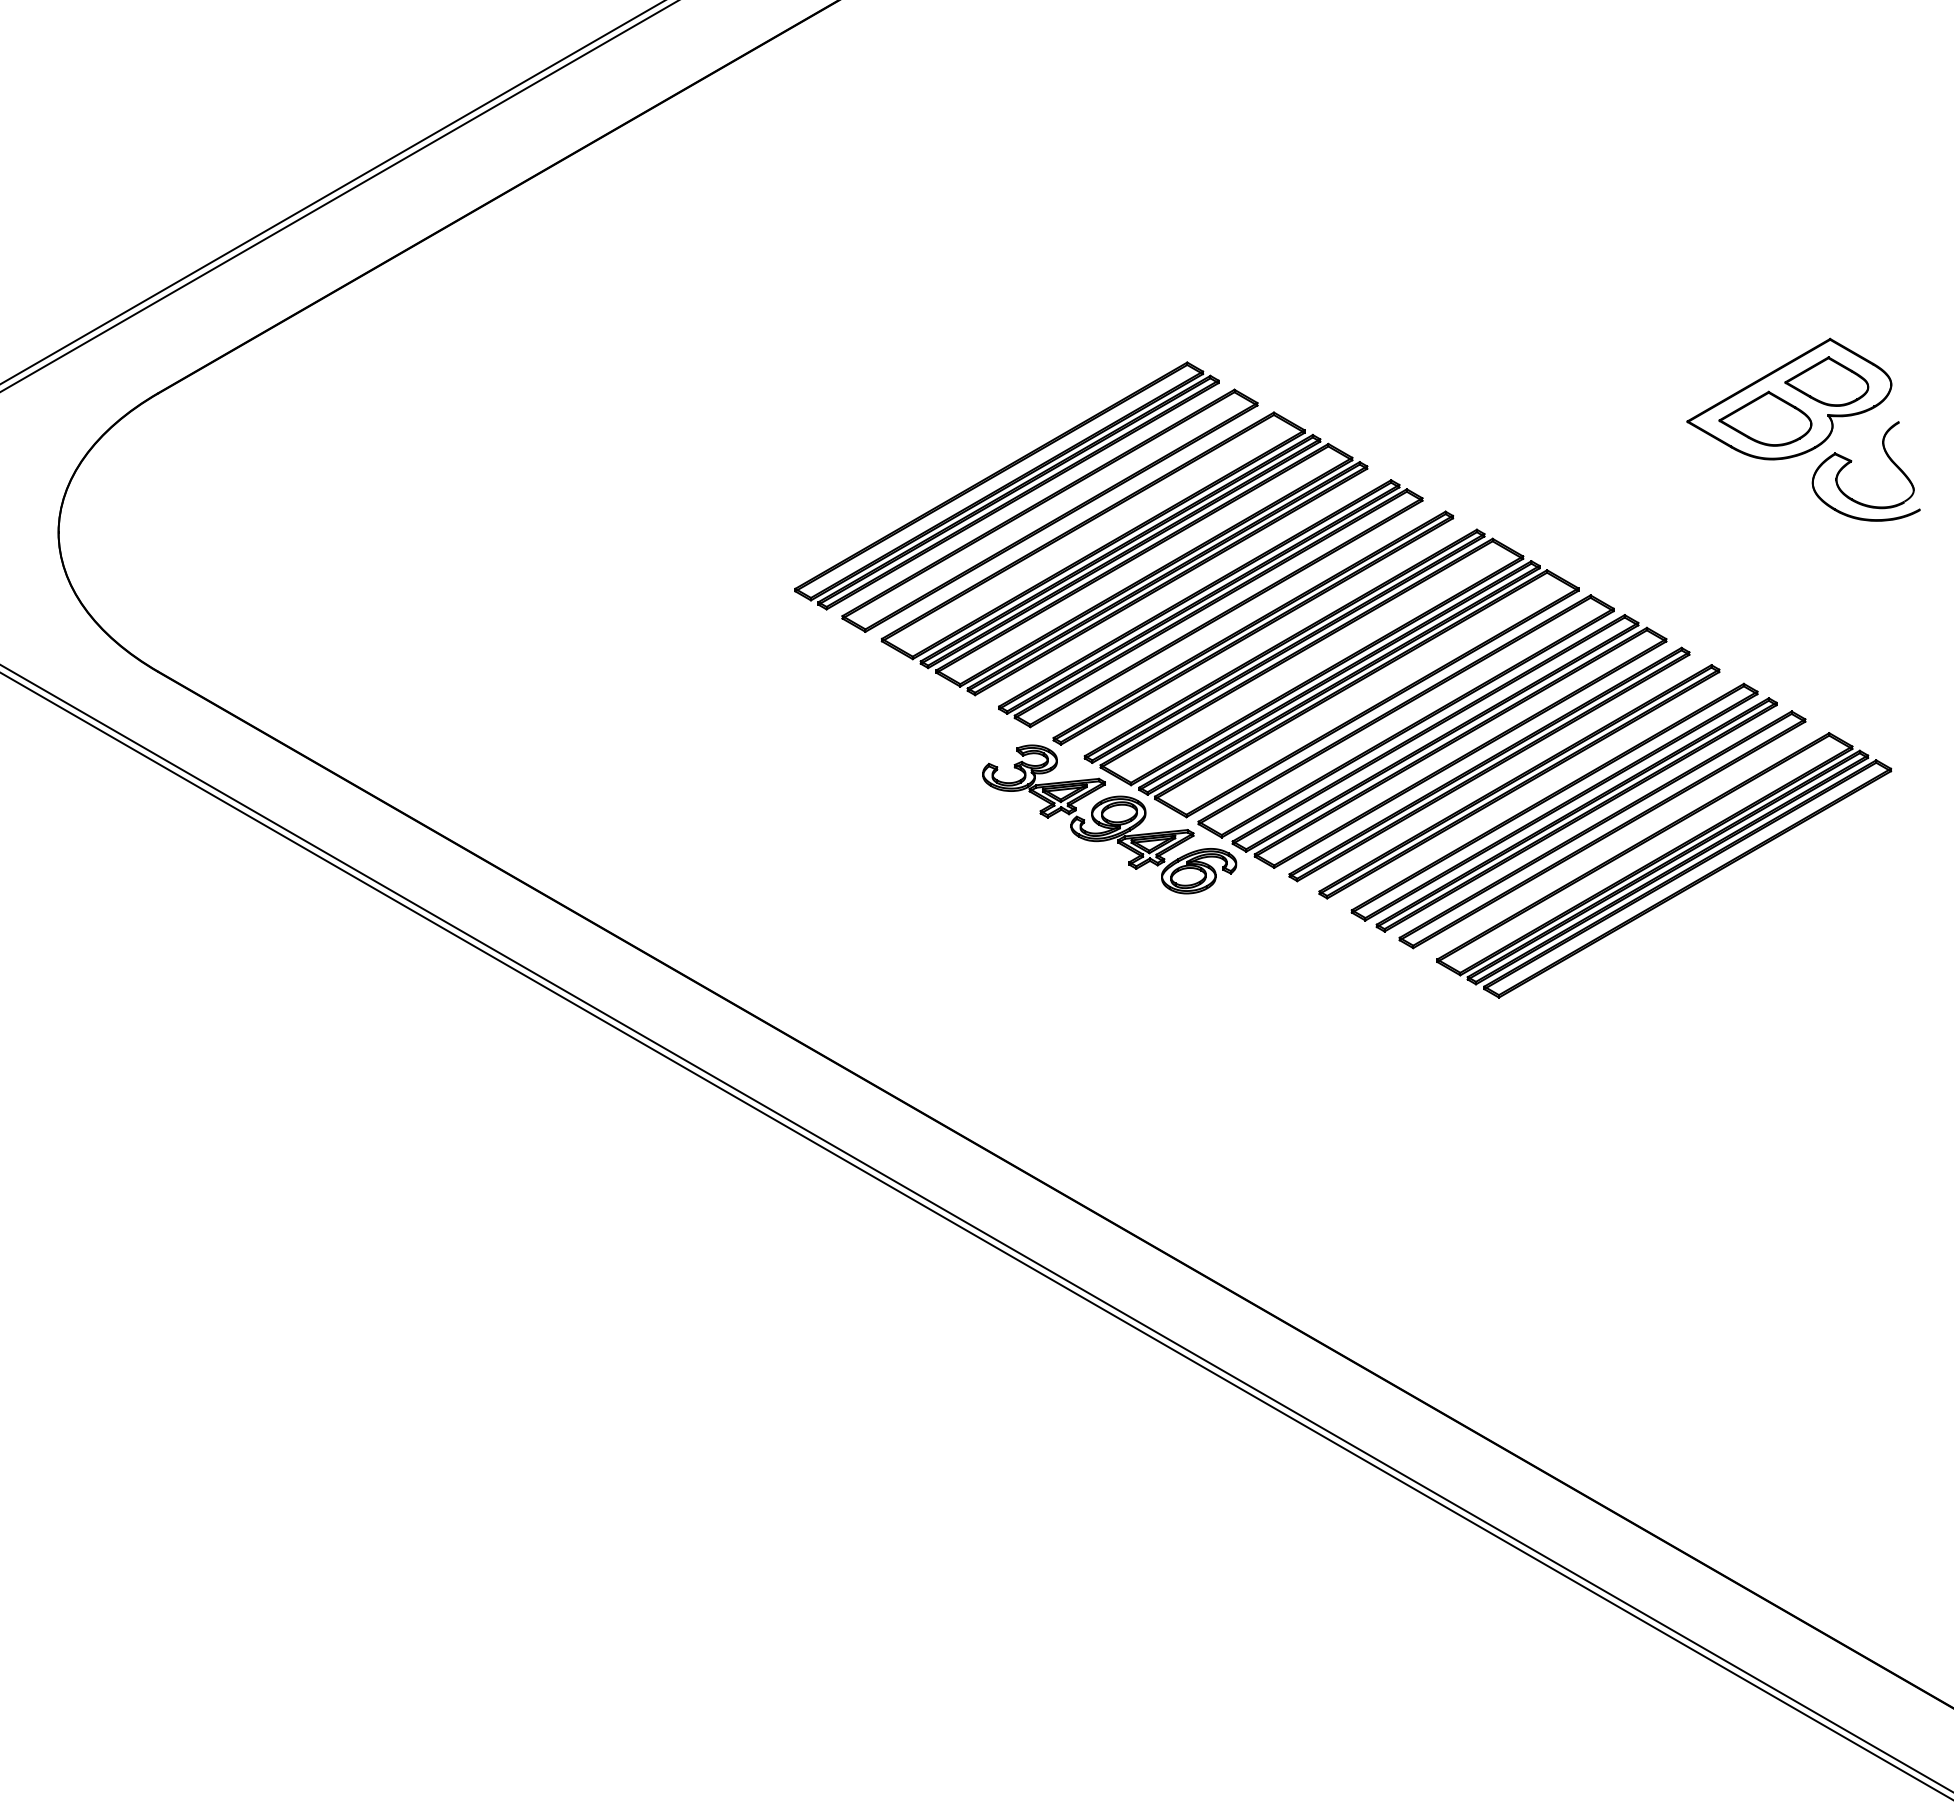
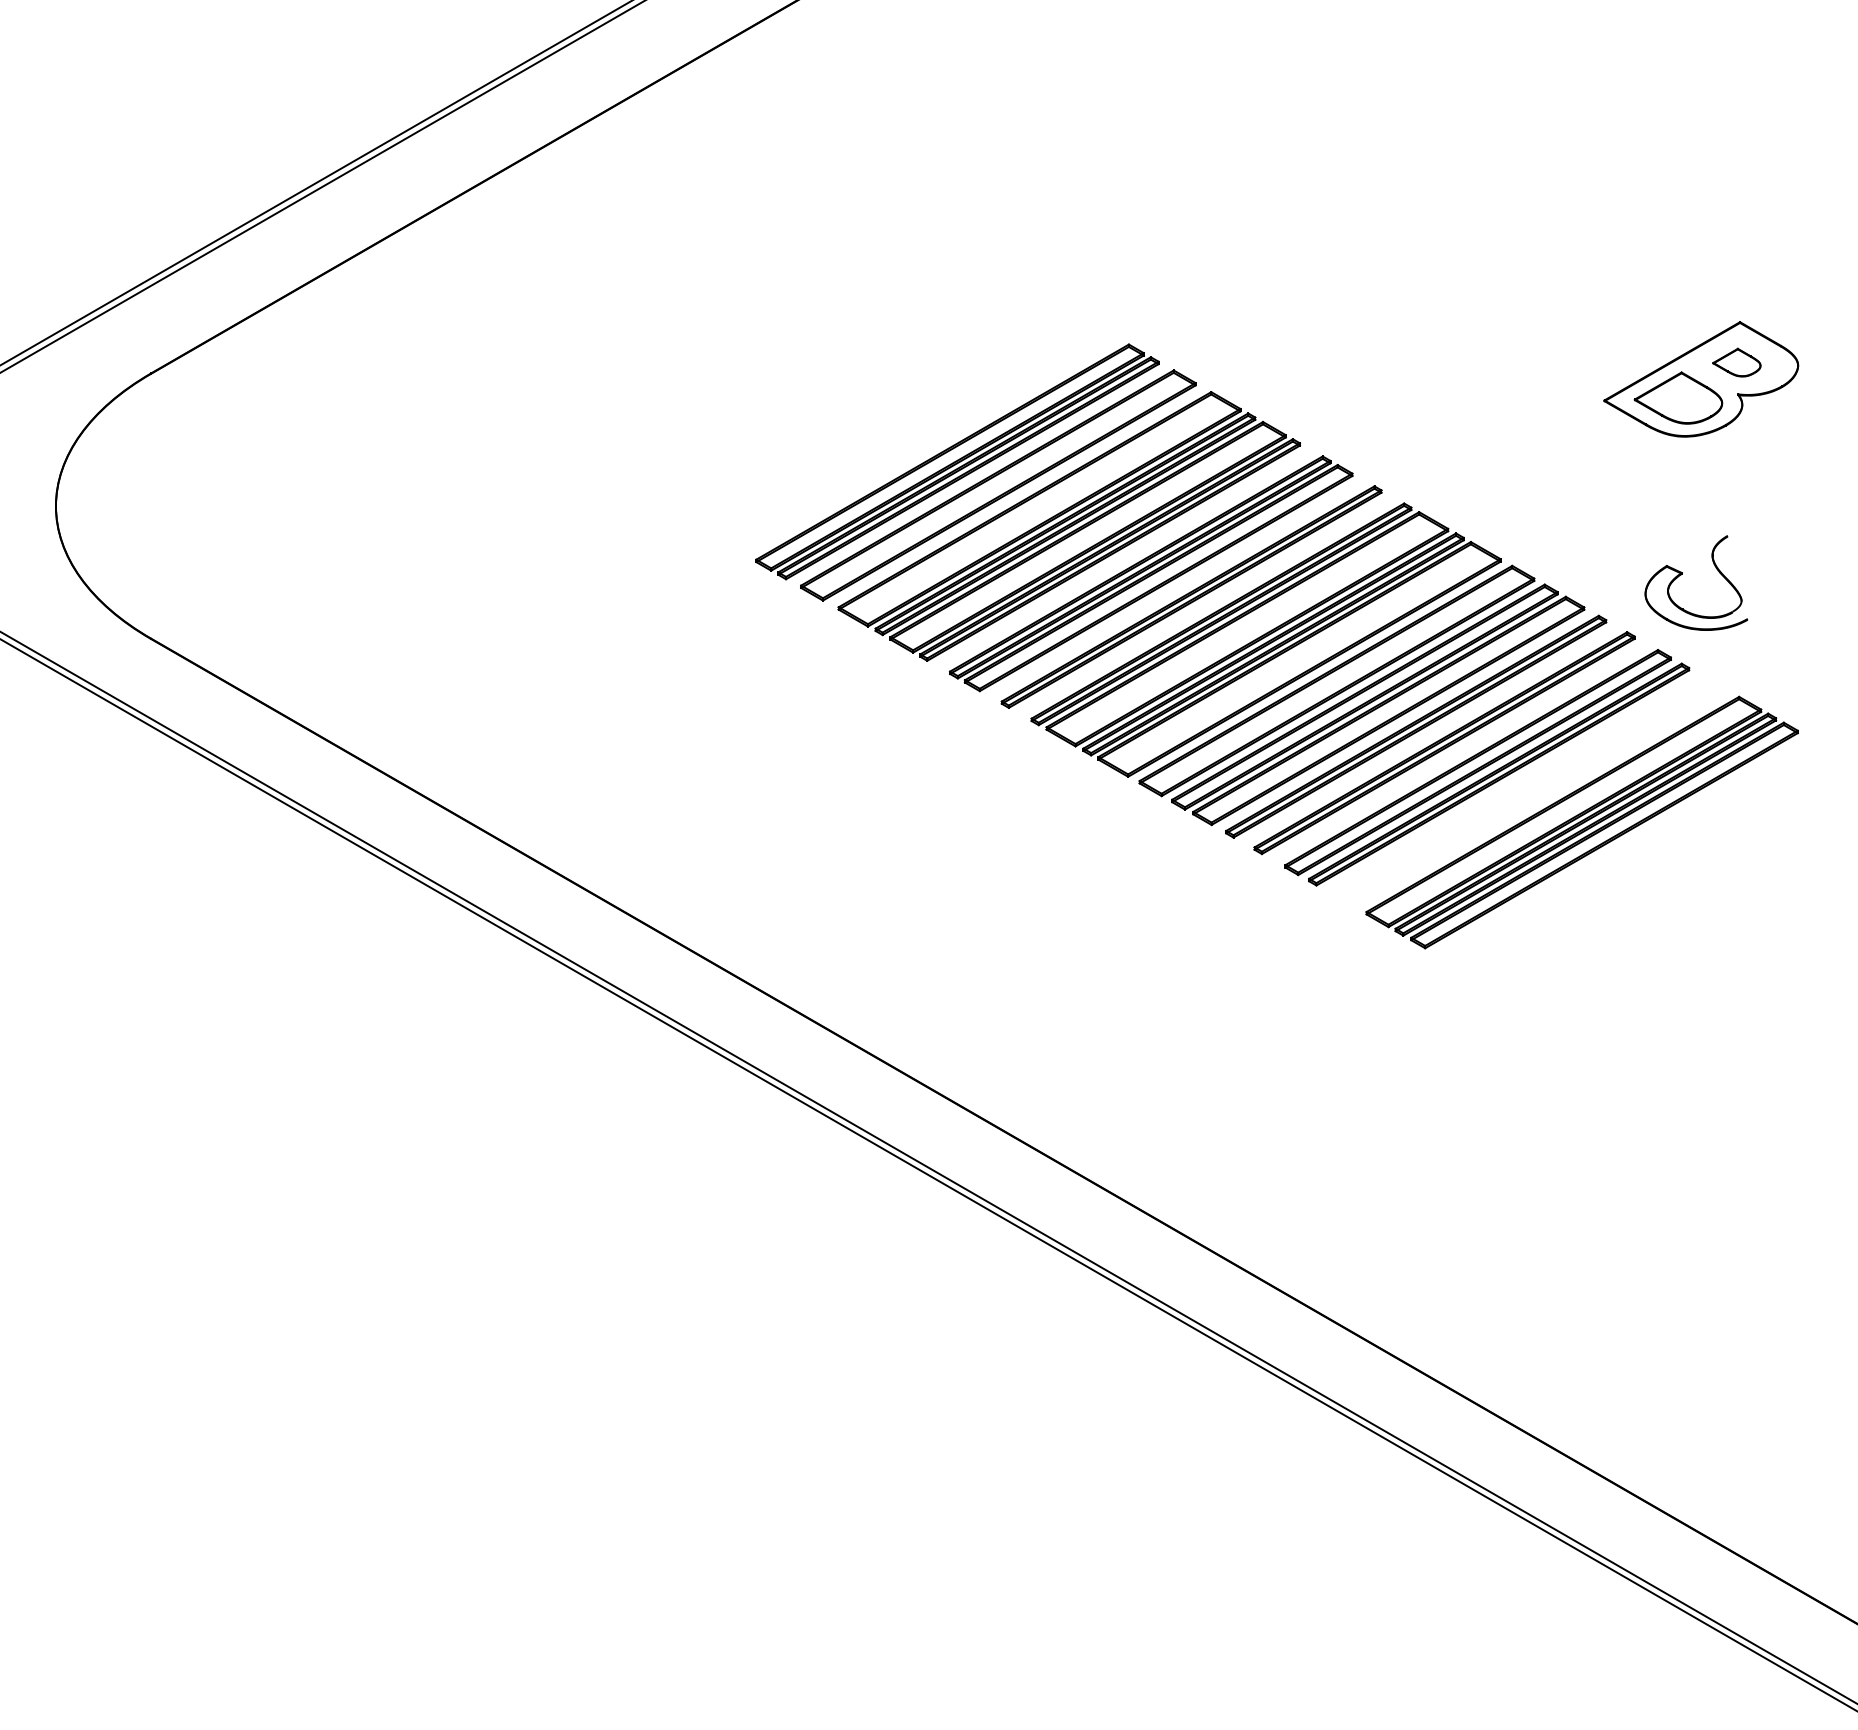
part: (1826, 381) -> (1736, 362), size x0.6
part: (1852, 461) -> (1683, 573), moved
part: (1109, 819) -> (1054, 778), removed
part: (1602, 829) -> (1523, 788), removed

